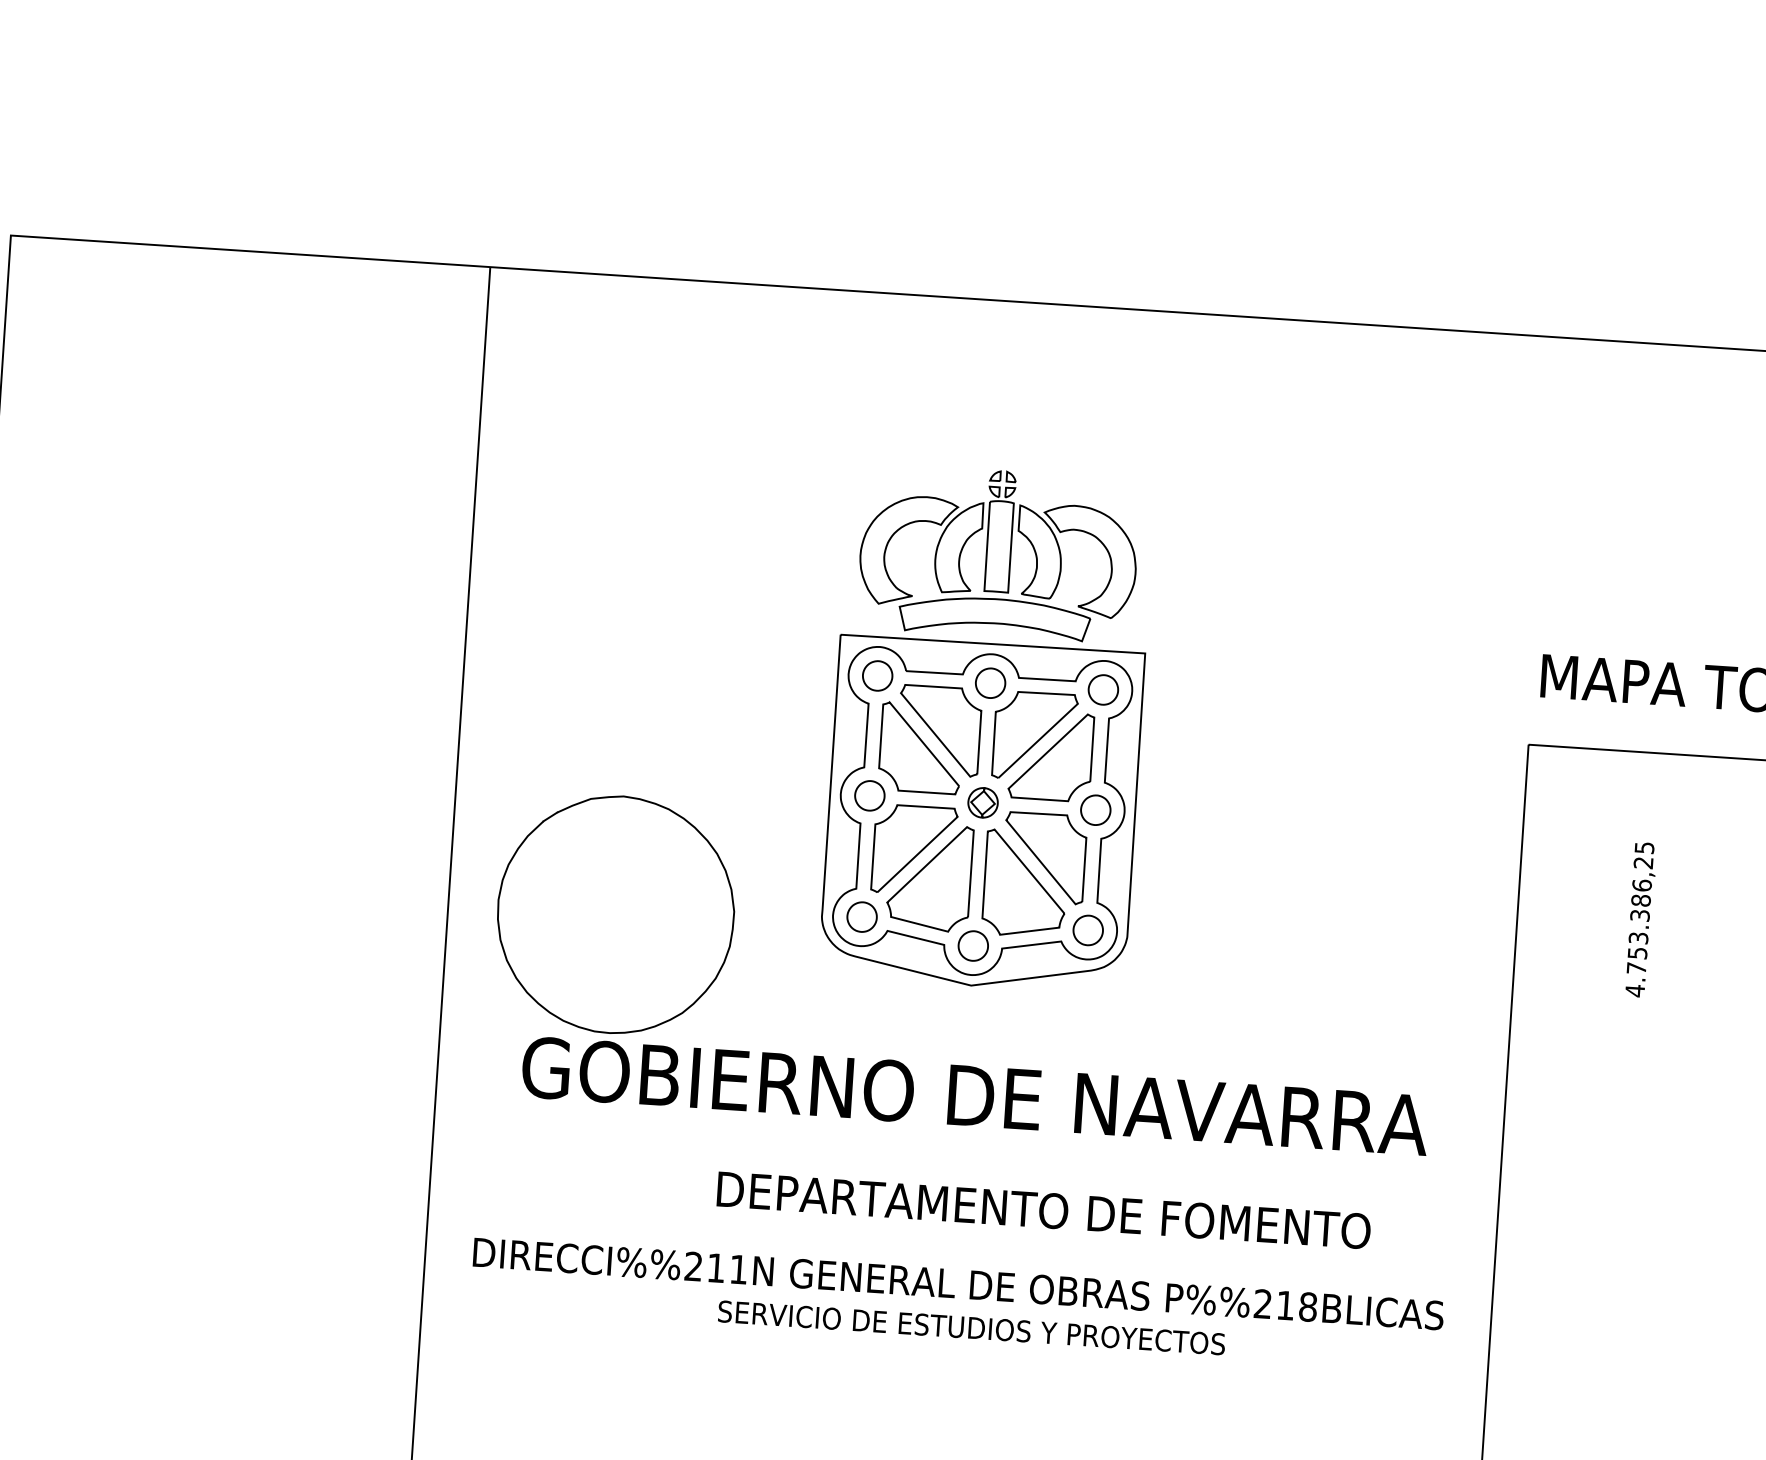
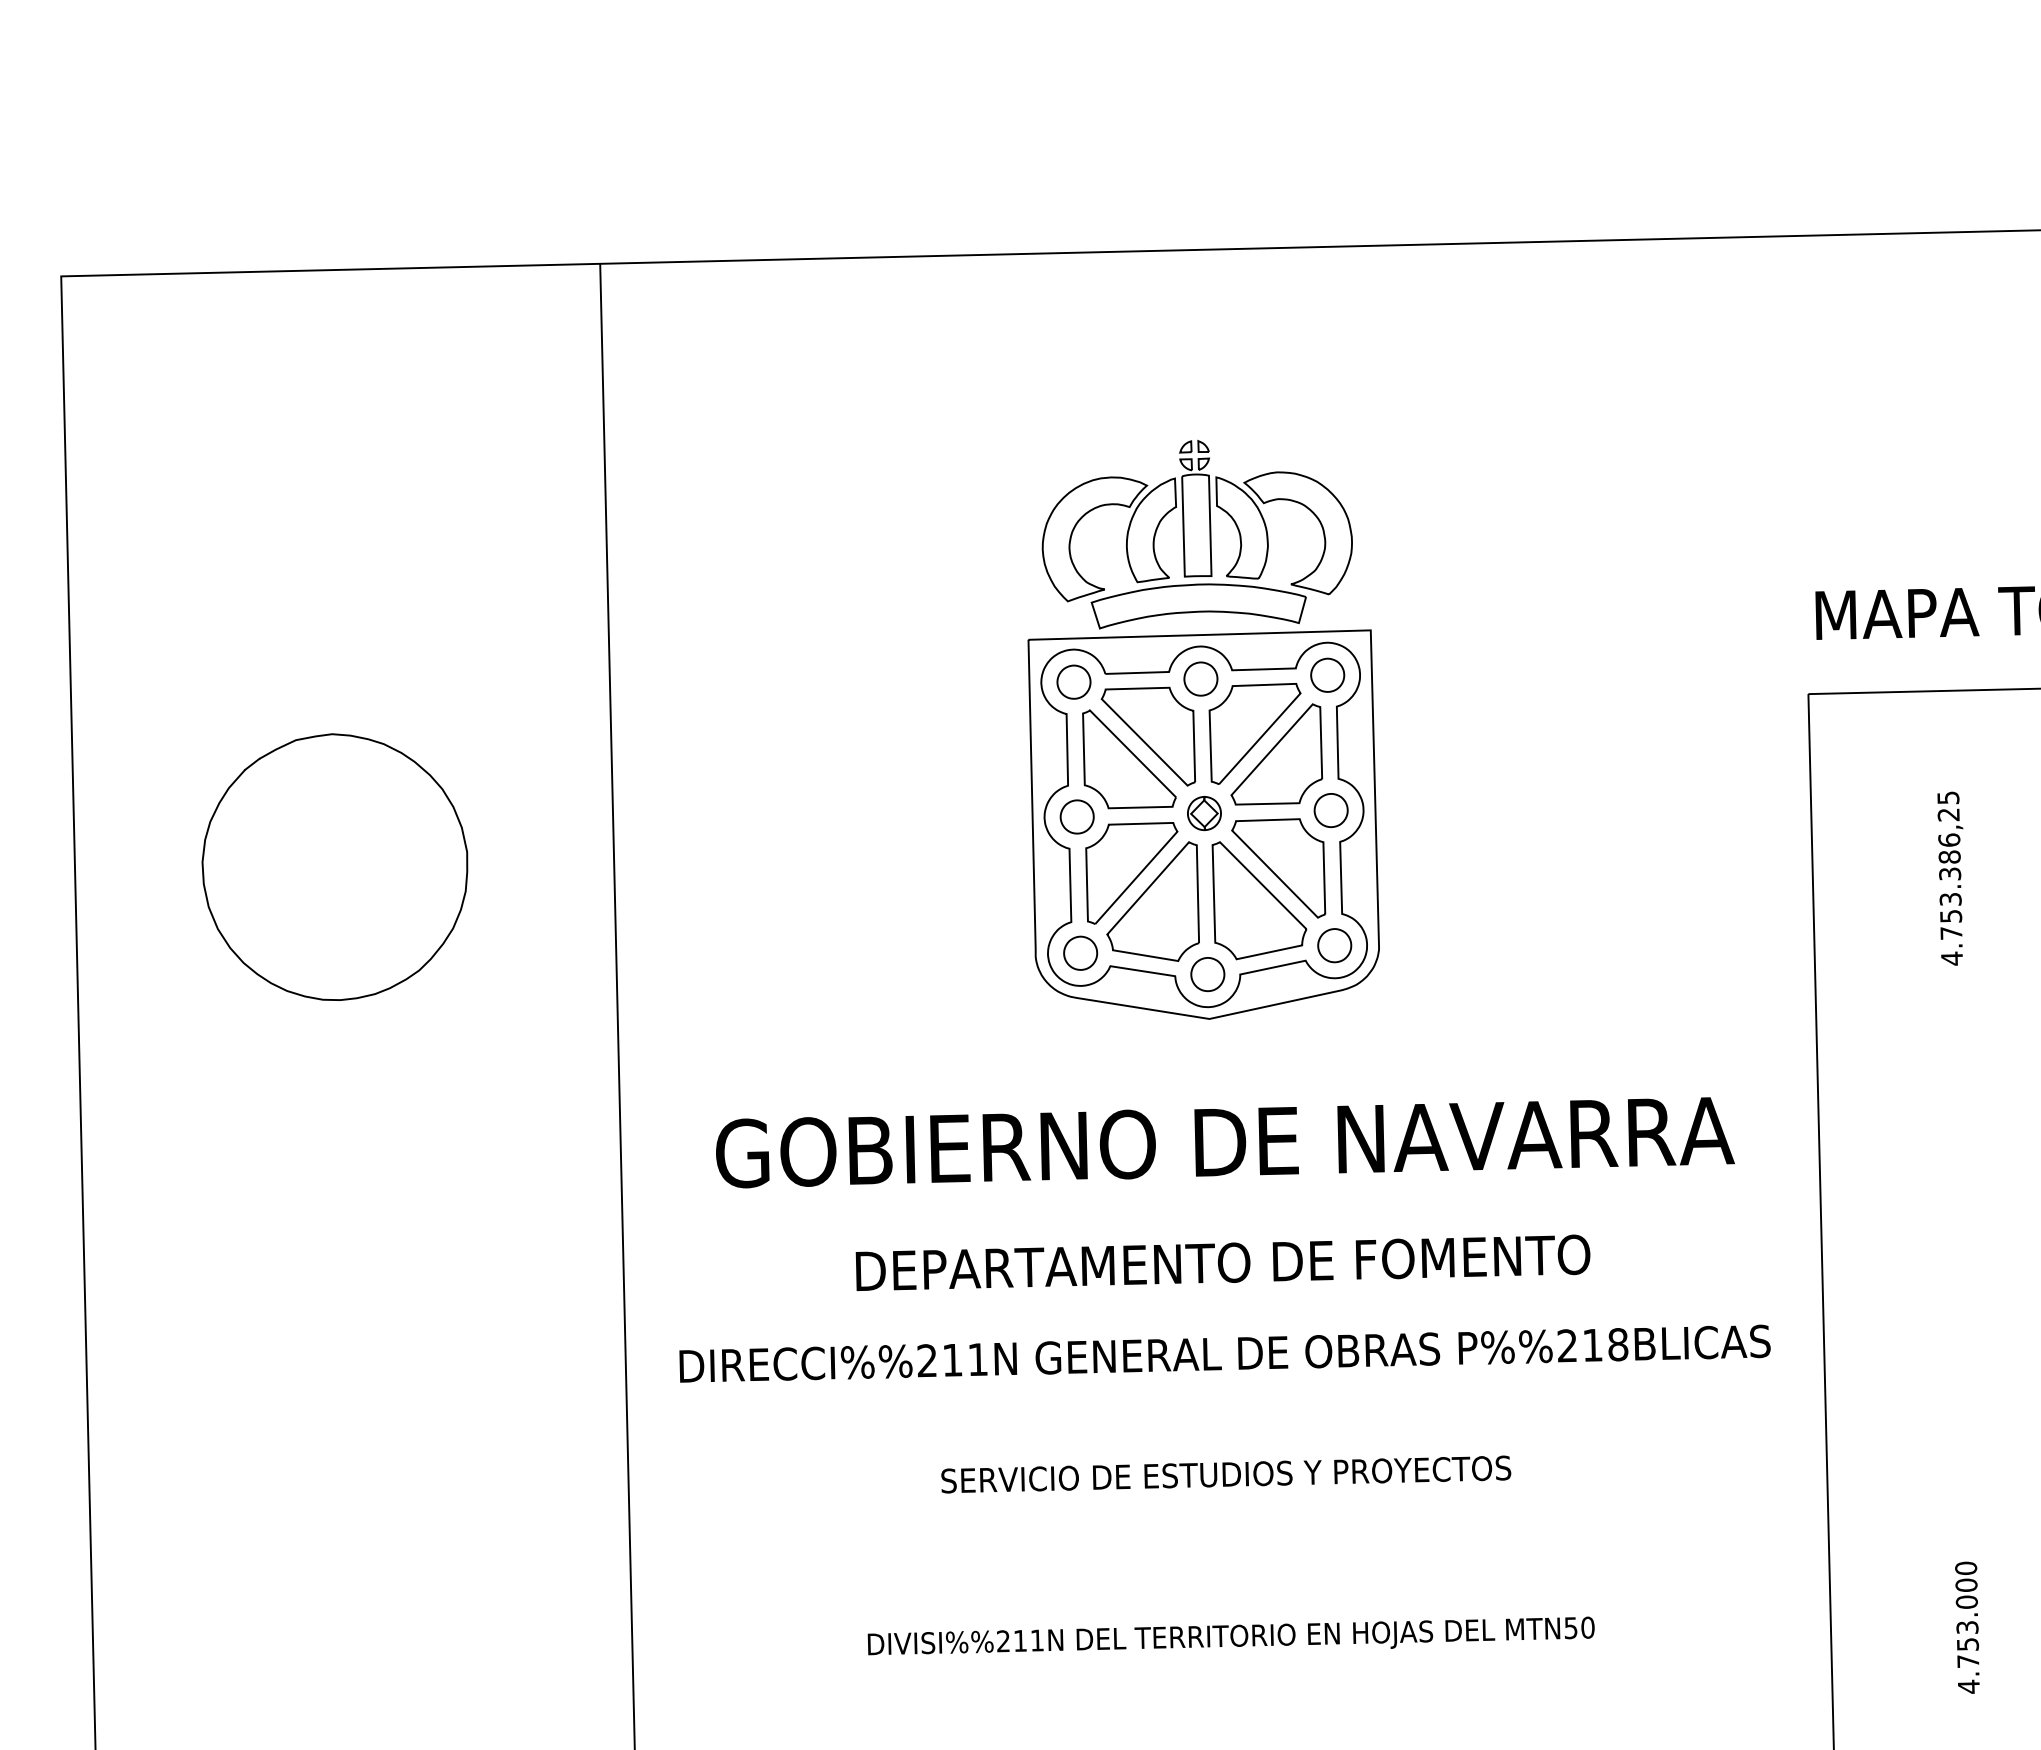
part: (615, 914) -> (334, 866), moved
text: (1043, 1209) -> (1222, 1262), moved
text: (972, 1327) -> (1226, 1474), moved

